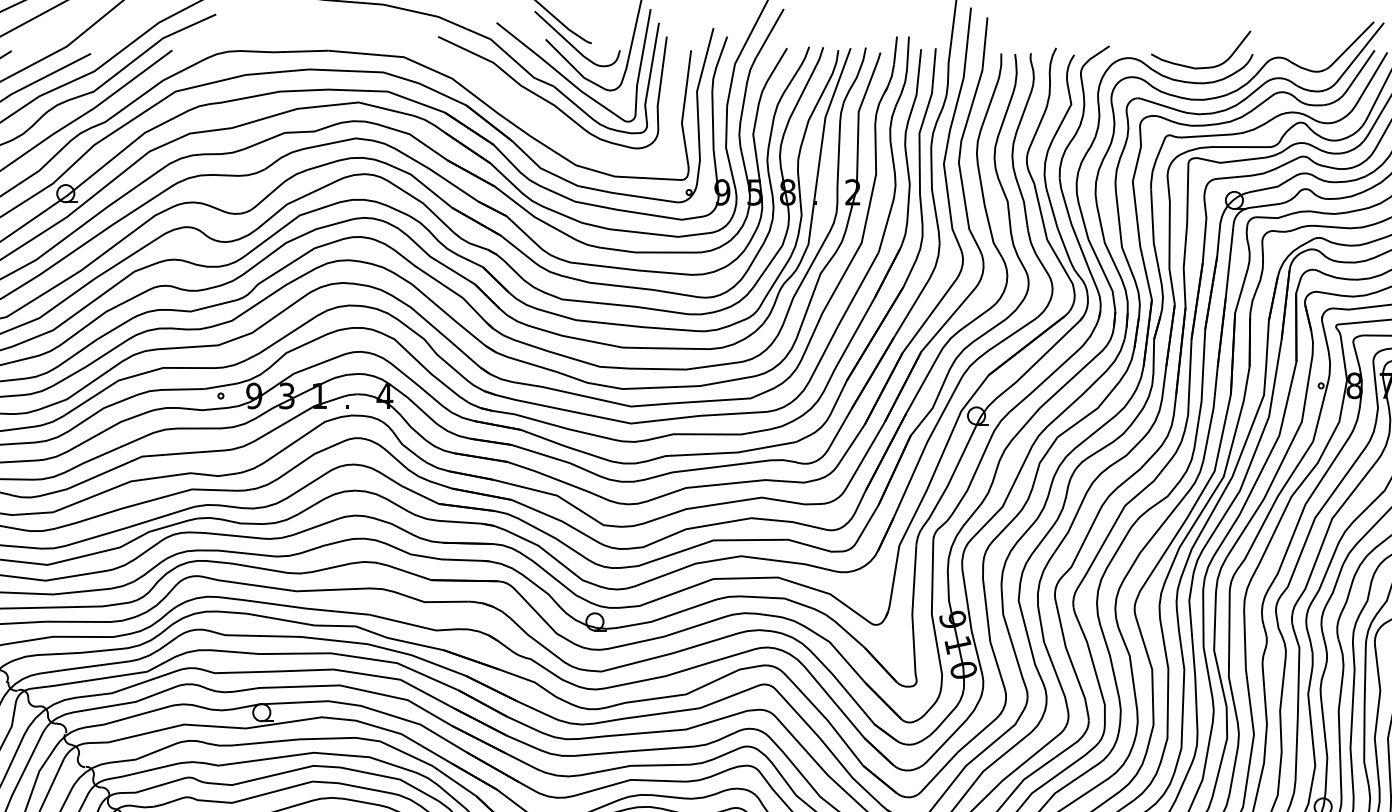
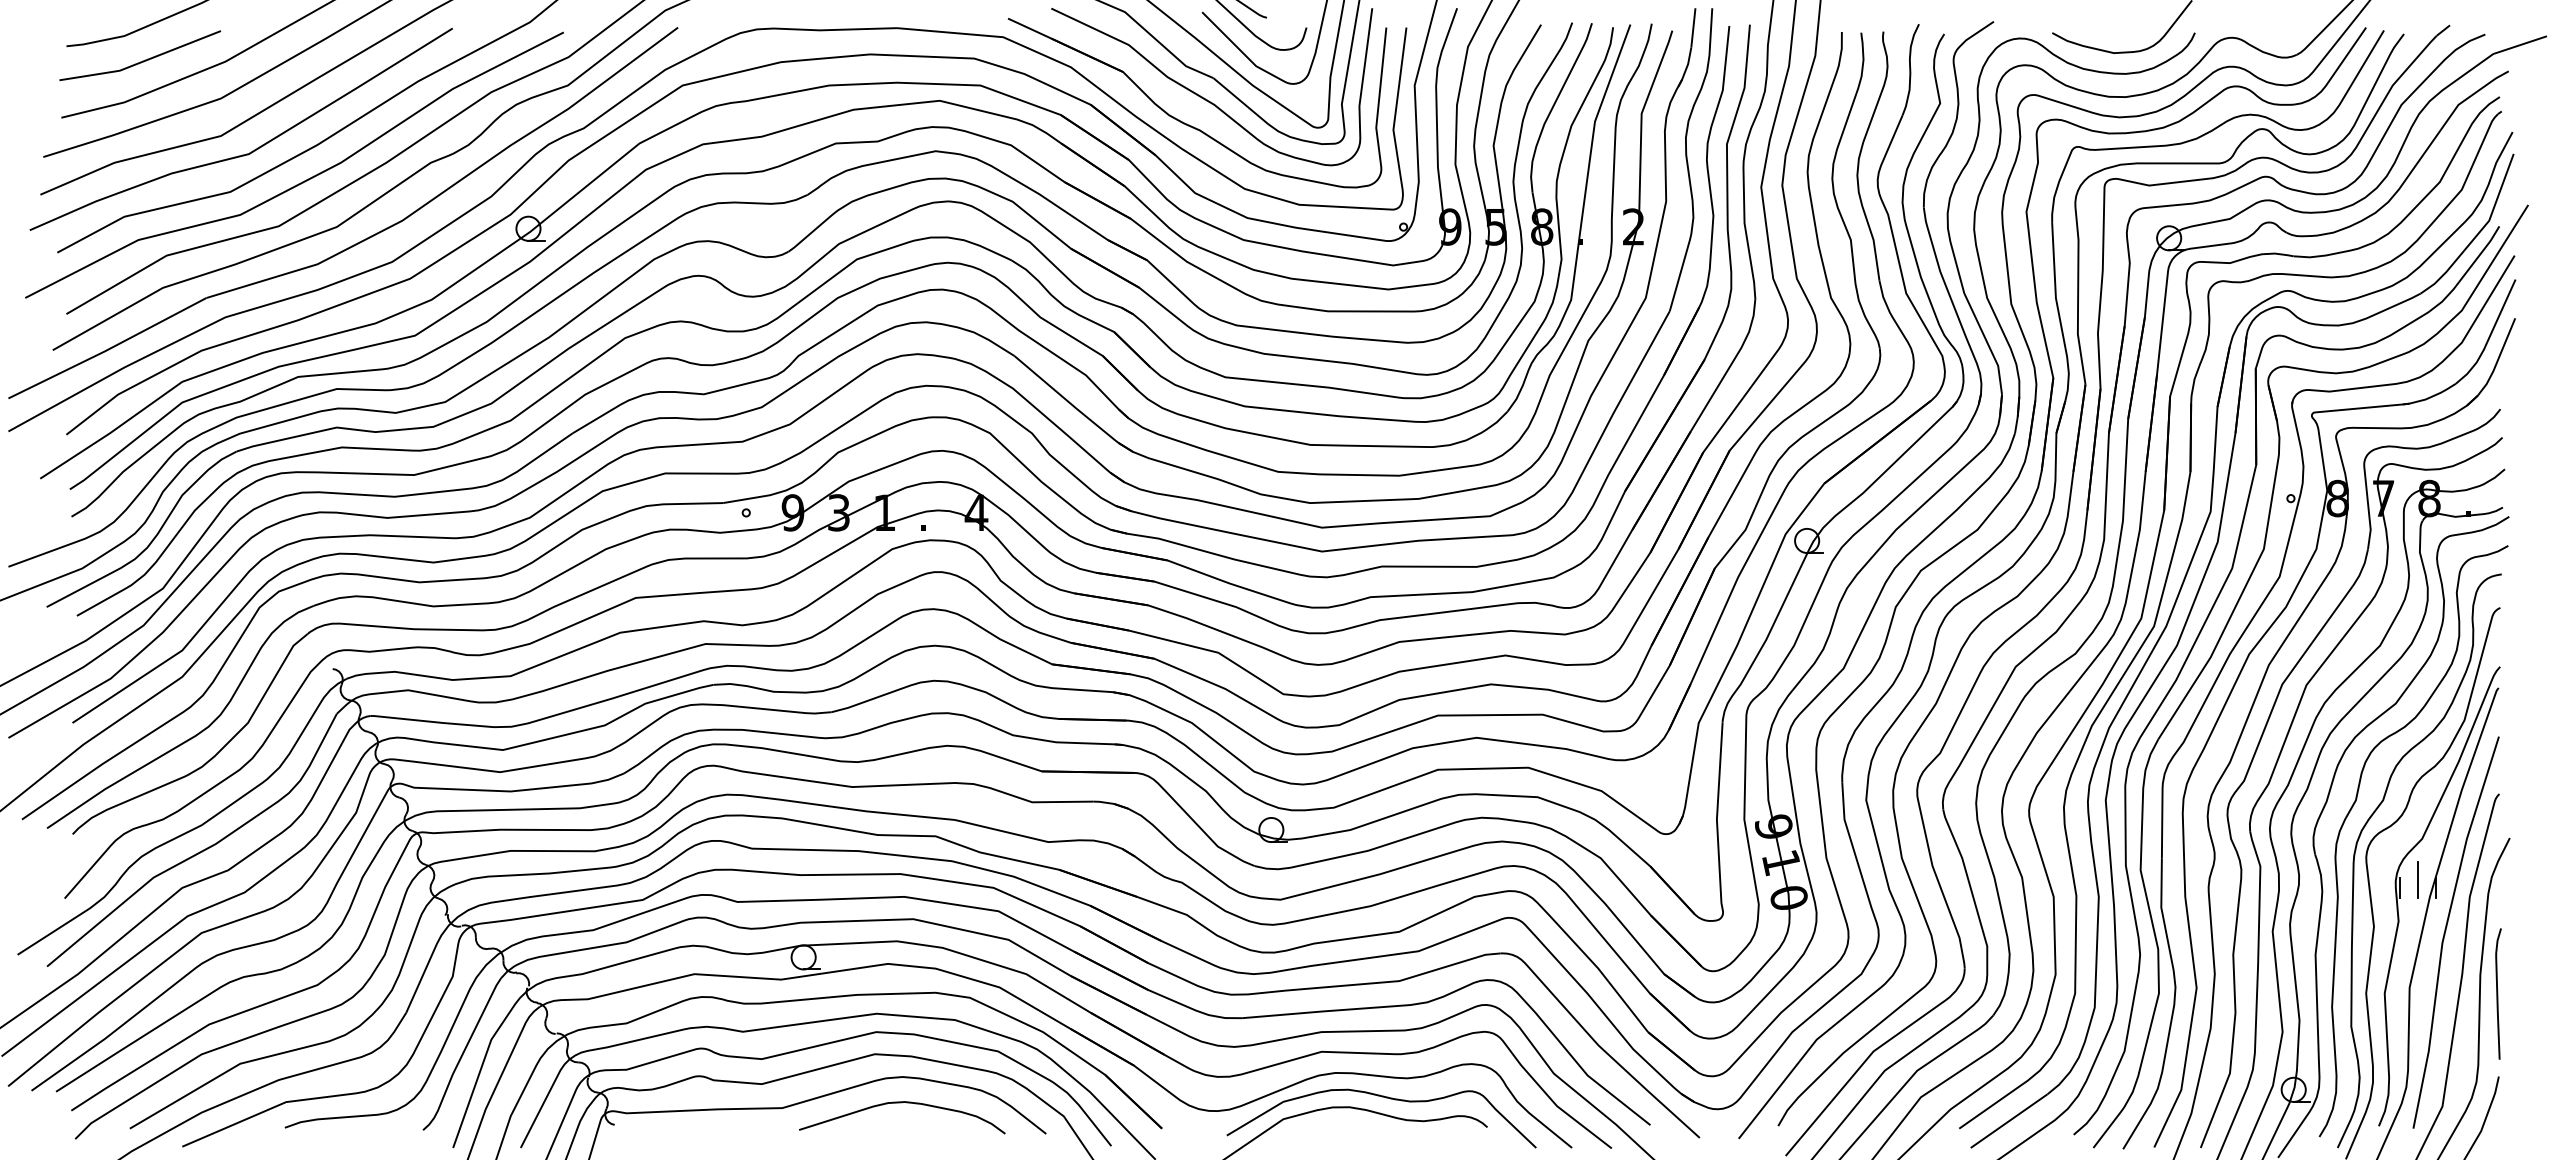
part: (535, 118) -> (1187, 123), added

